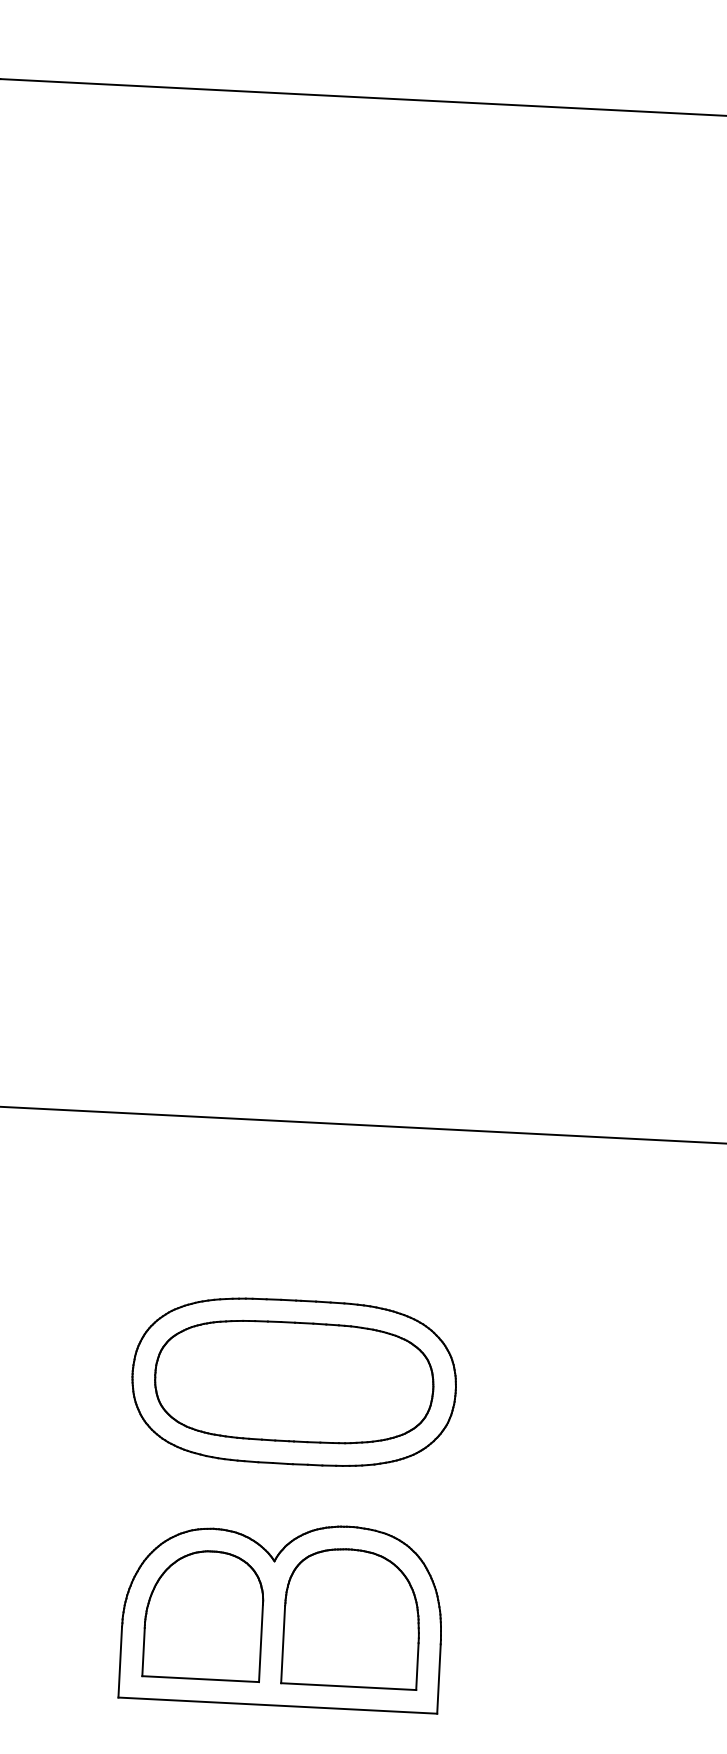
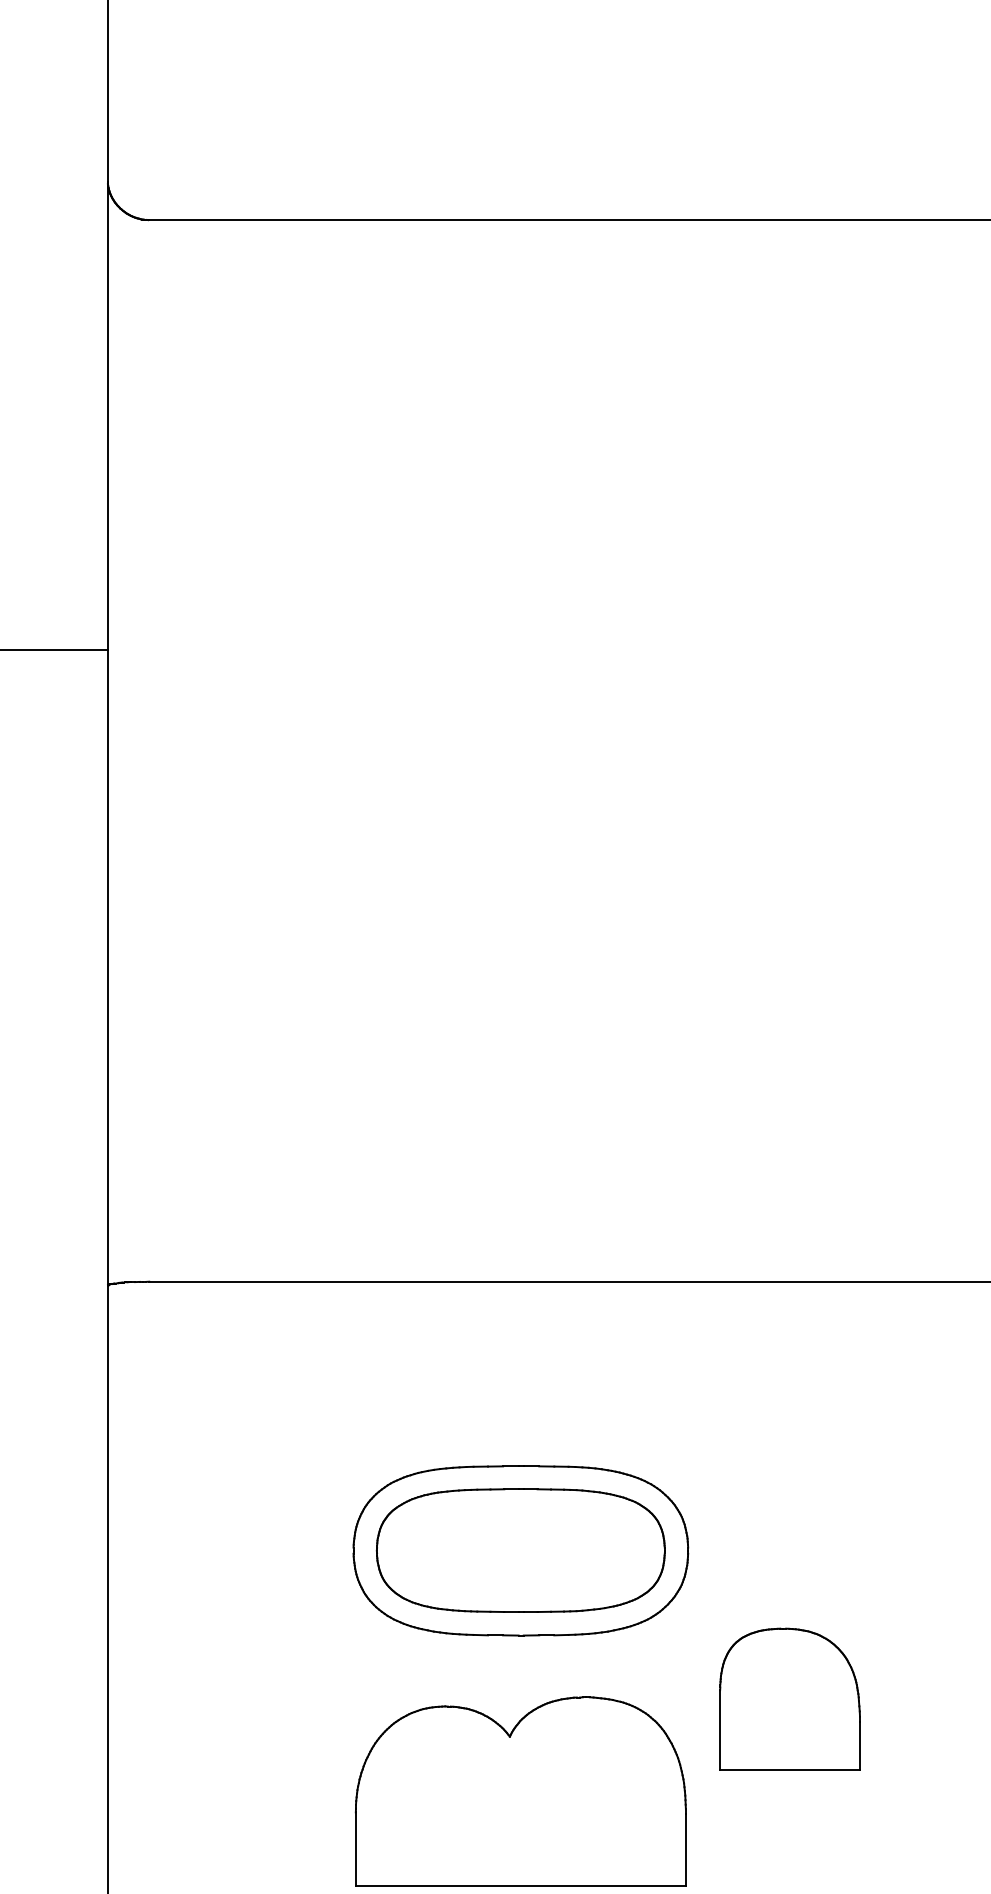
part: (203, 1614) -> (439, 1795), removed
part: (351, 1617) -> (789, 1698), moved

